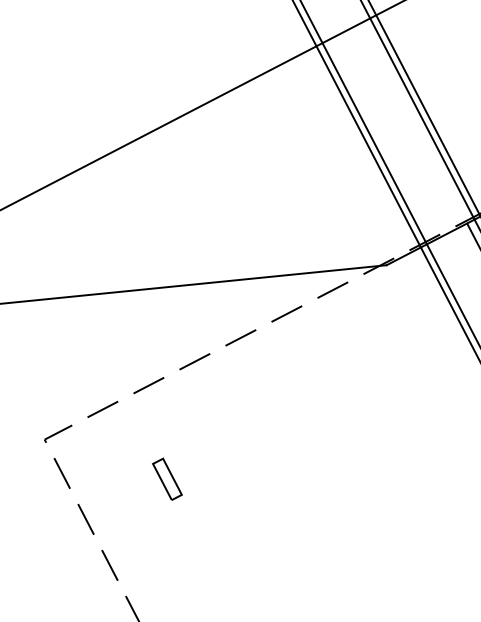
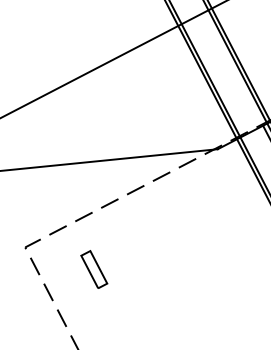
part: (167, 478) -> (94, 269), size x1.6

